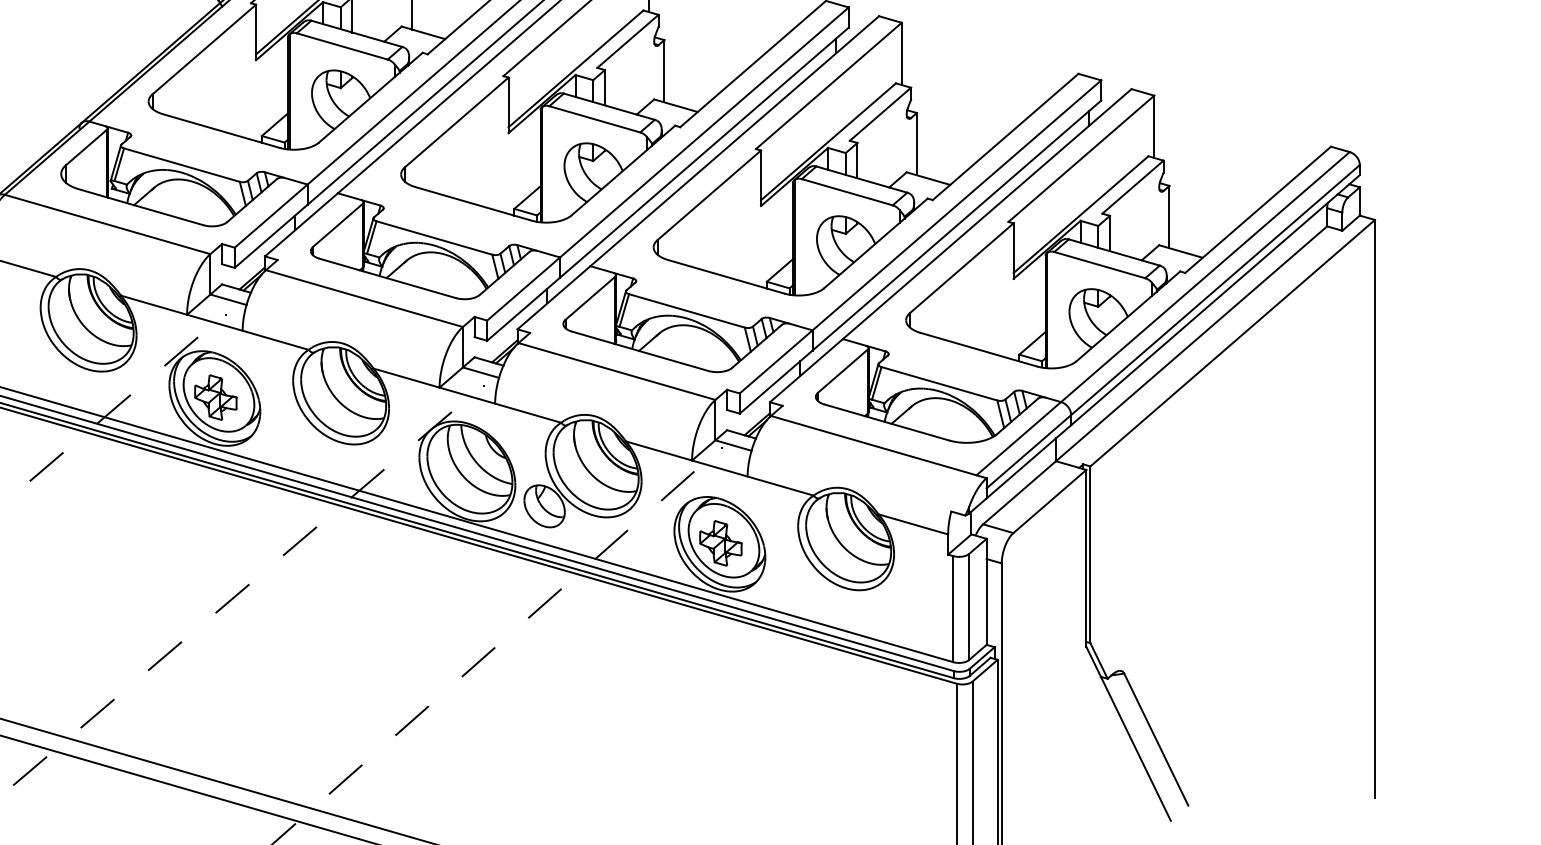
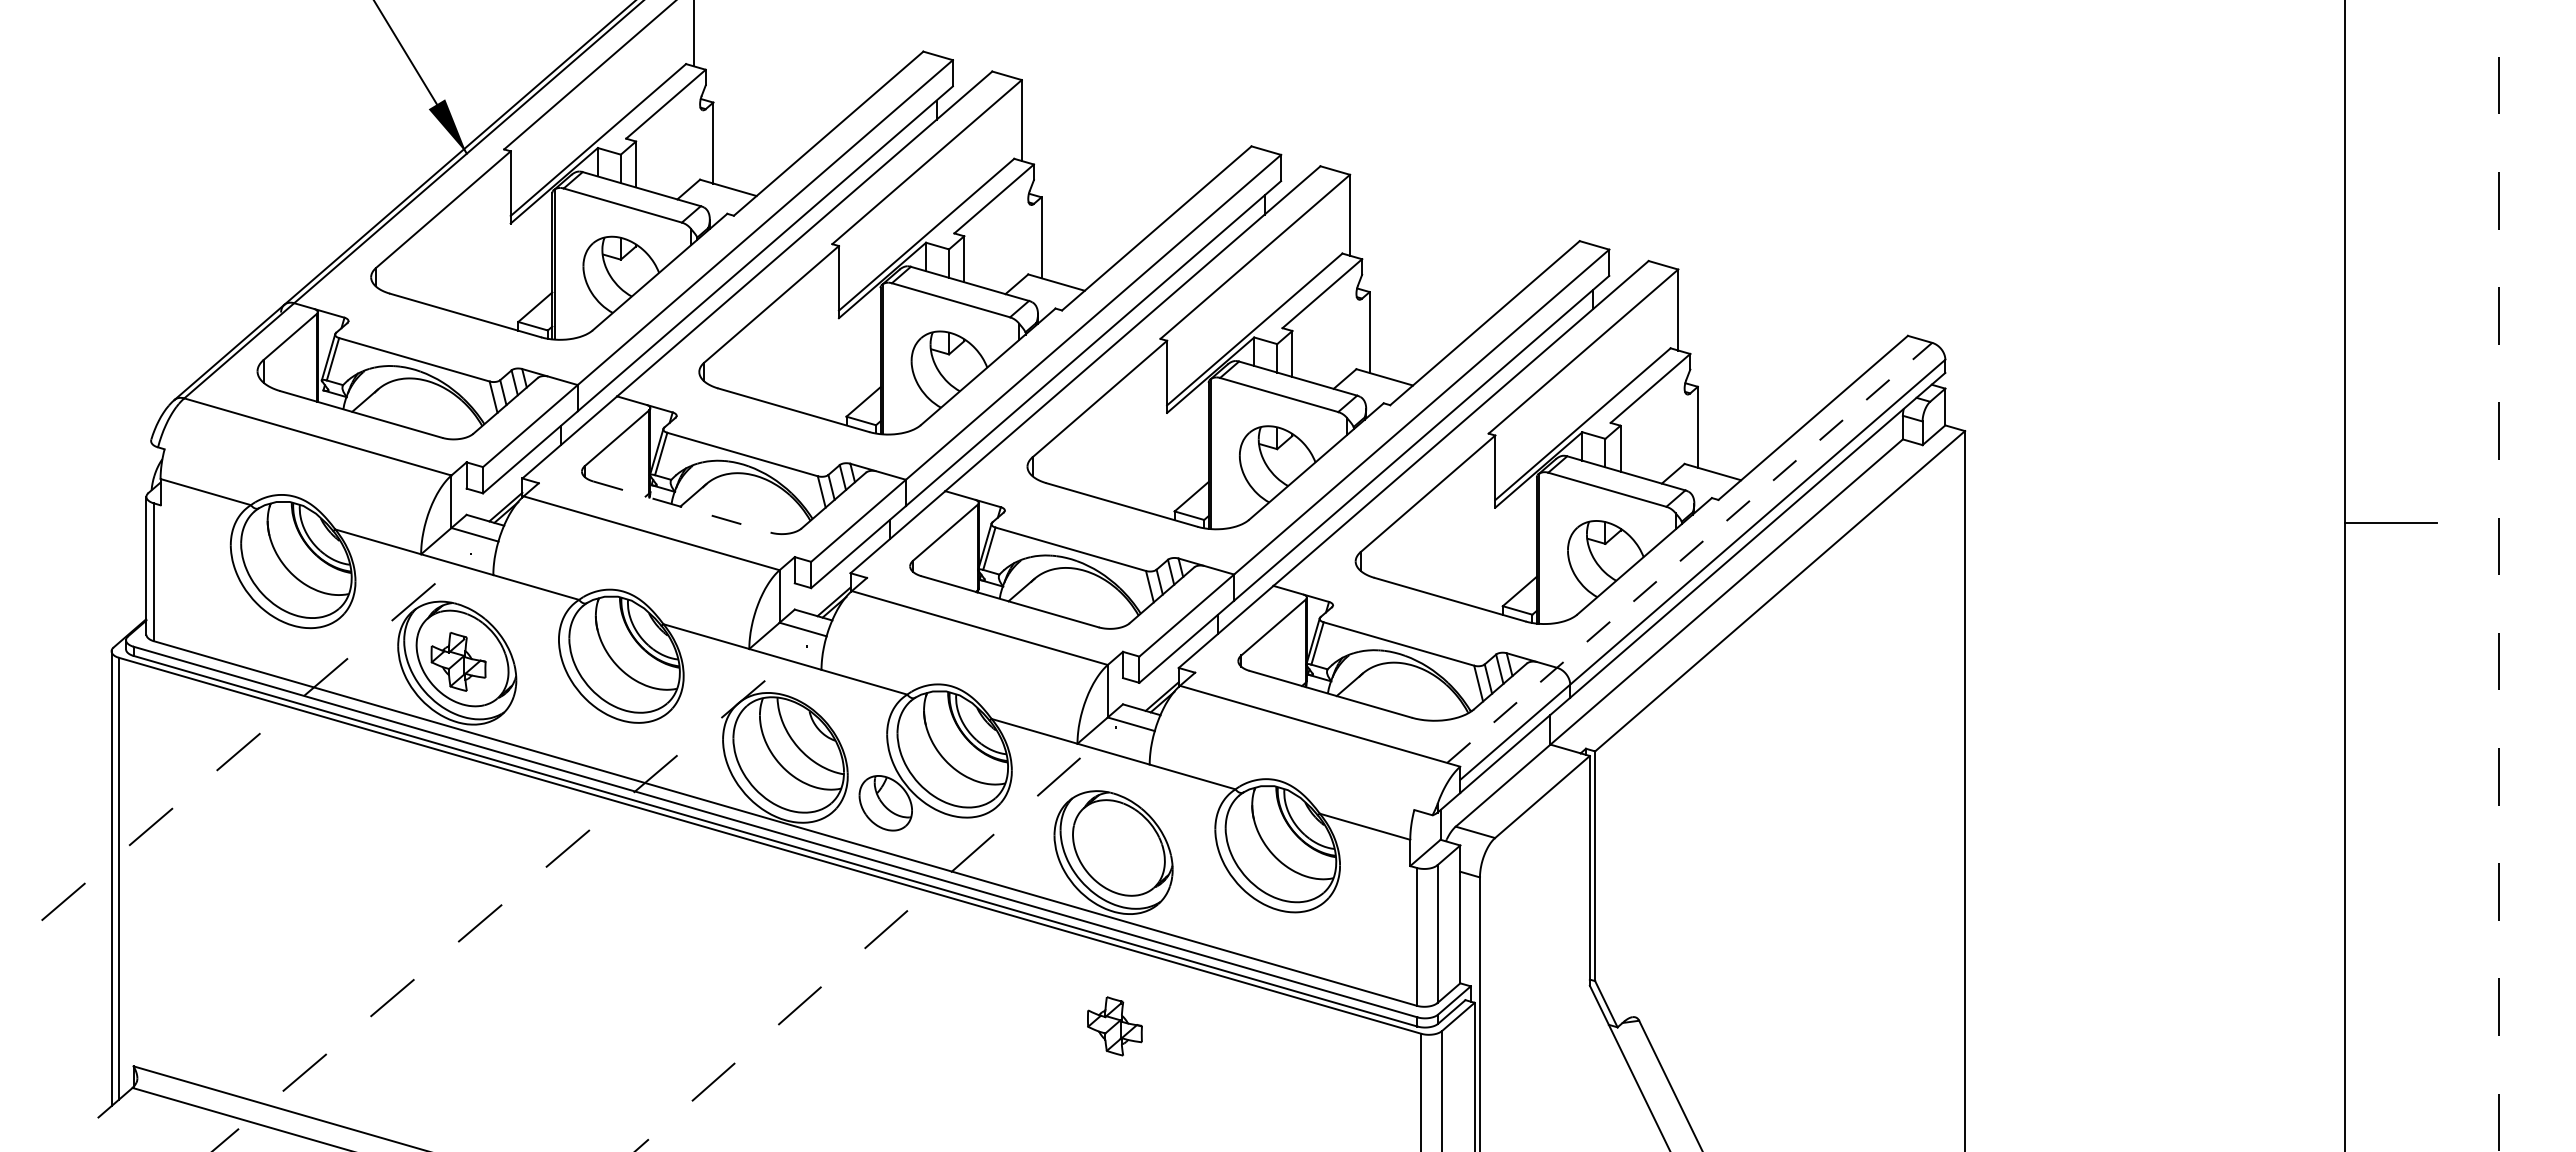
line: (388, 278) -> (682, 507), solid -> dashed
line: (1162, 313) -> (1689, 552), solid -> dashed
part: (720, 543) -> (1114, 1026), moved

